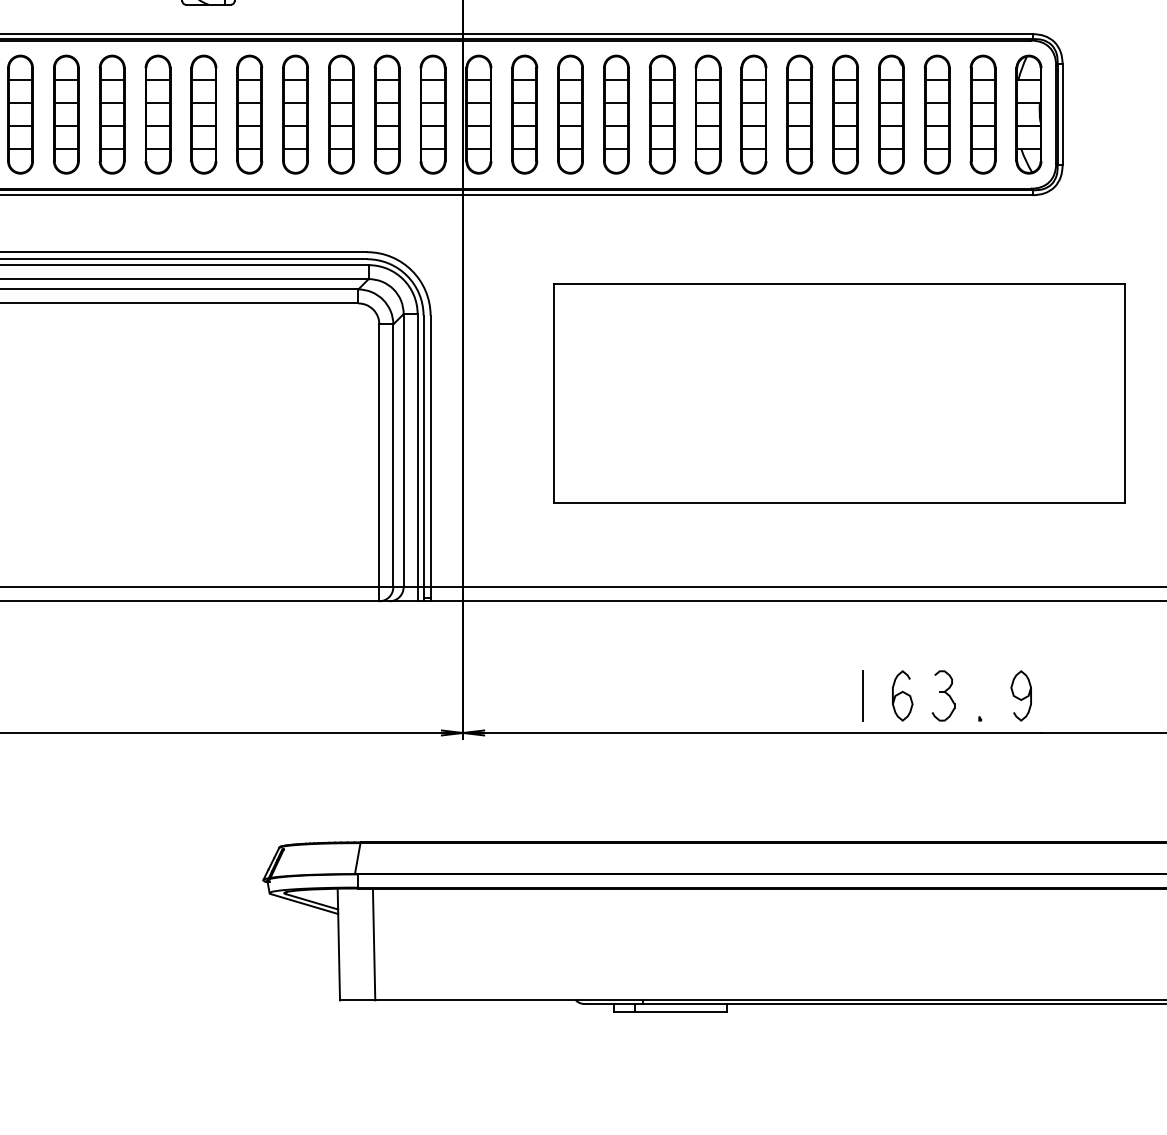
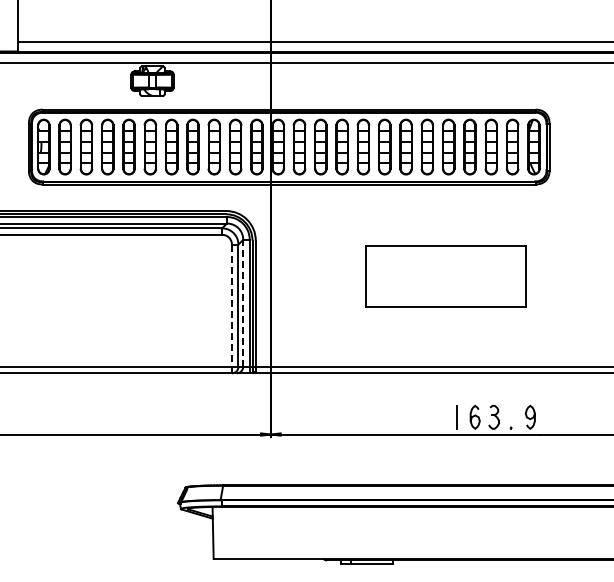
part: (838, 393) -> (445, 276), size x0.6
line: (404, 448) -> (243, 302), solid -> dashed
line: (378, 461) -> (231, 308), solid -> dashed
line: (374, 943) -> (229, 532), removed

